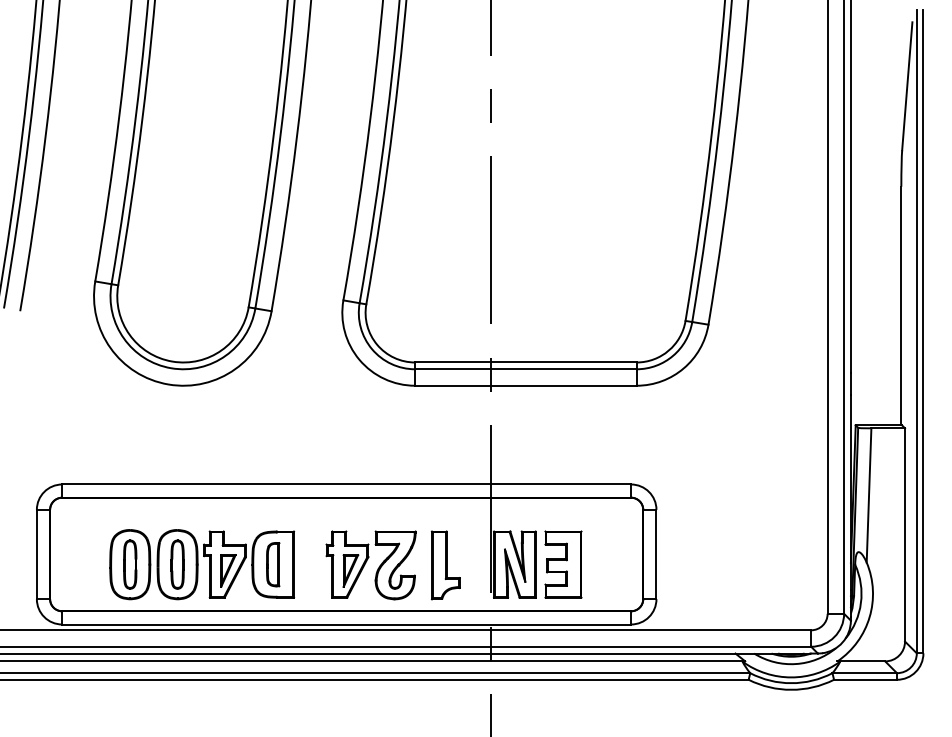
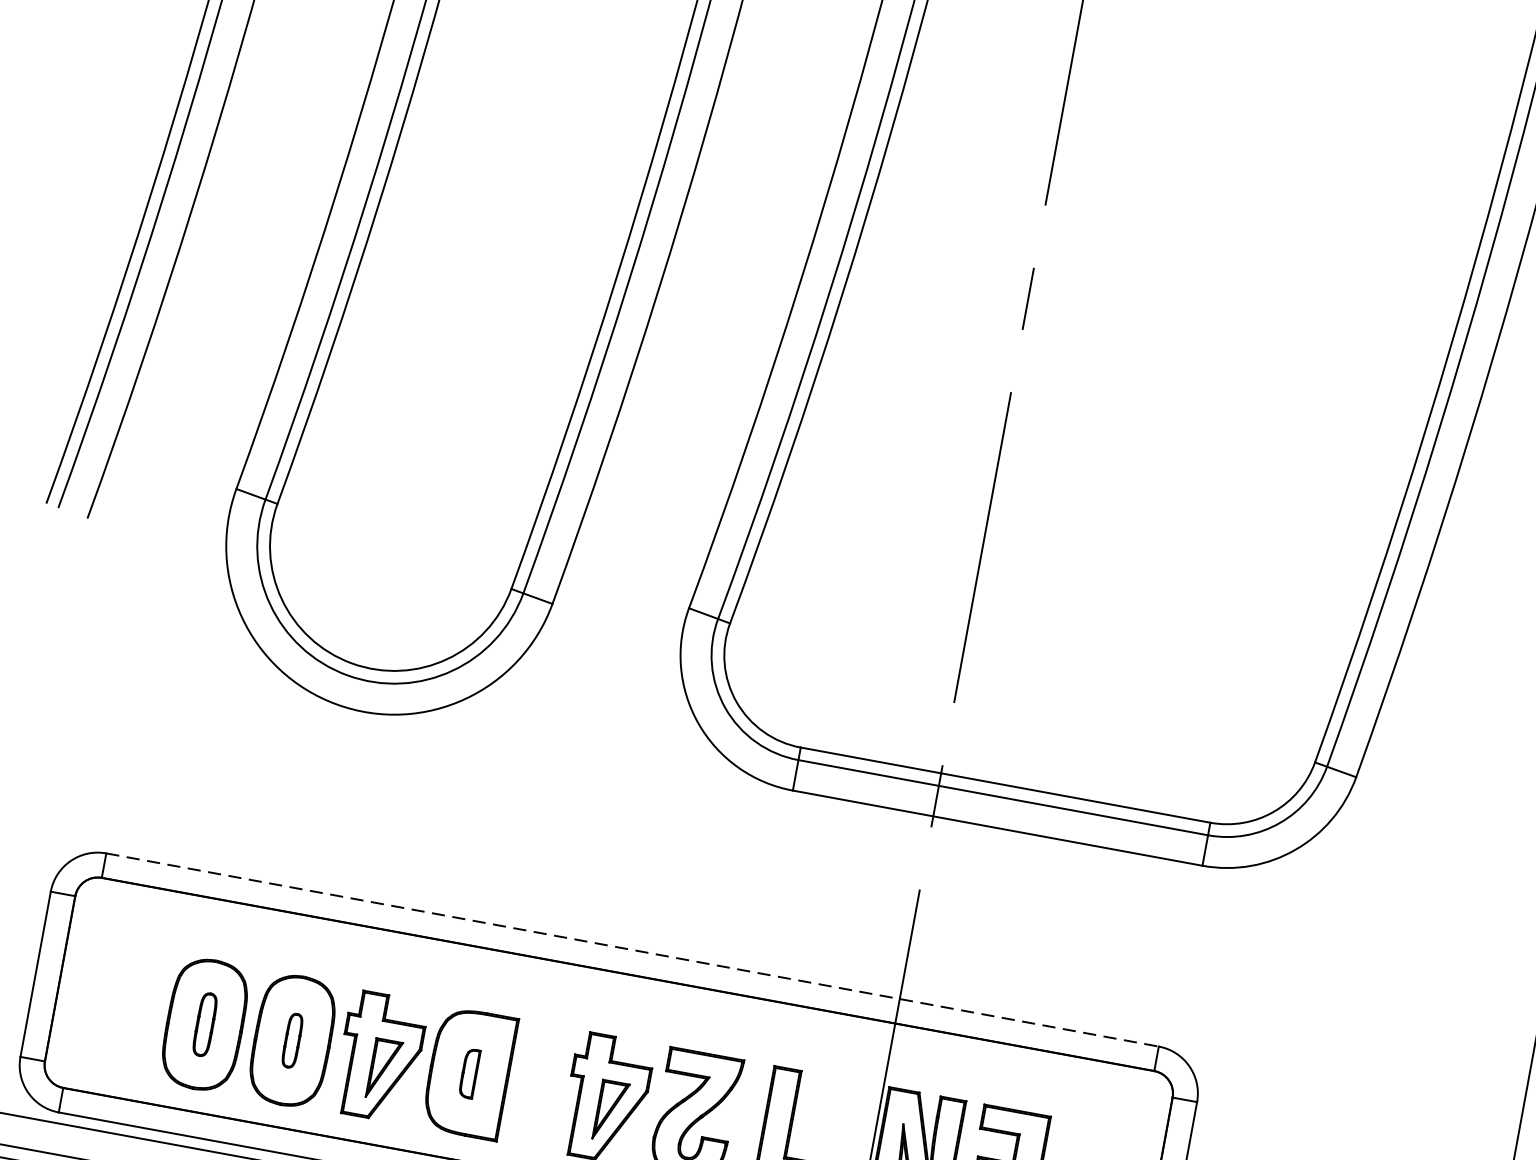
line: (347, 484) -> (634, 950), solid -> dashed
part: (130, 564) -> (205, 1024), size x0.7
part: (177, 564) -> (292, 1040), size x0.6
part: (273, 564) -> (470, 1073), size x0.6

